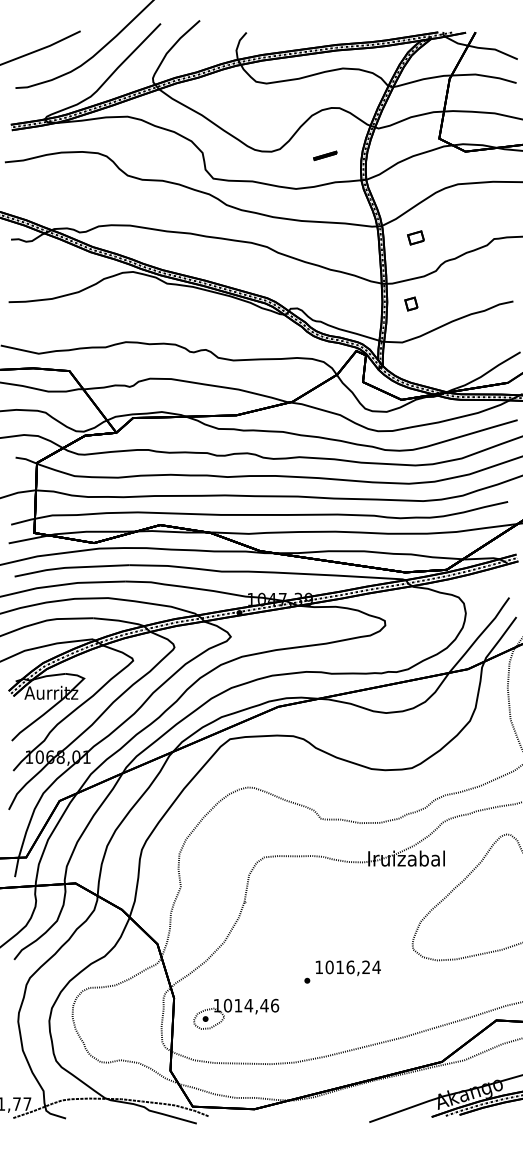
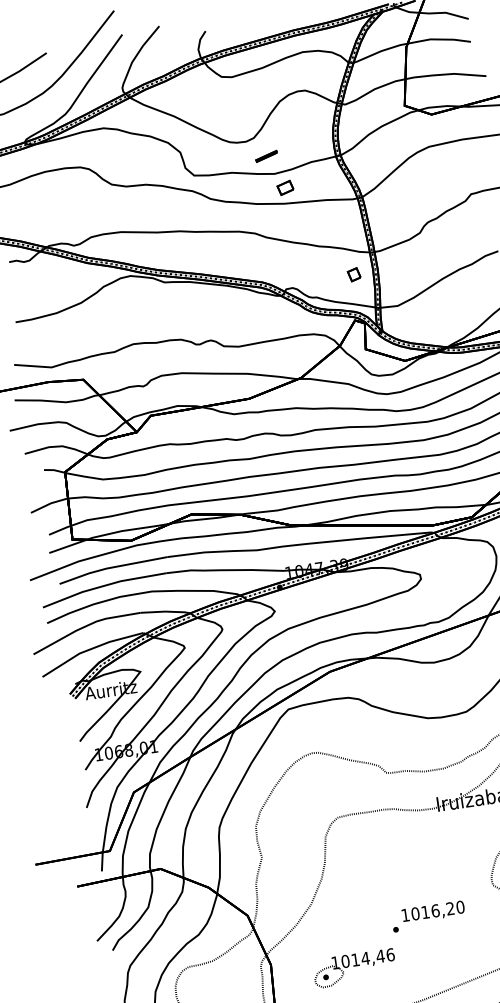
part: (325, 155) -> (266, 156), moved
part: (415, 237) -> (284, 187), moved
part: (411, 303) -> (354, 274), moved
text: (376, 967) -> (460, 907), 1016,24 -> 1016,20
part: (236, 1013) -> (354, 967), moved

